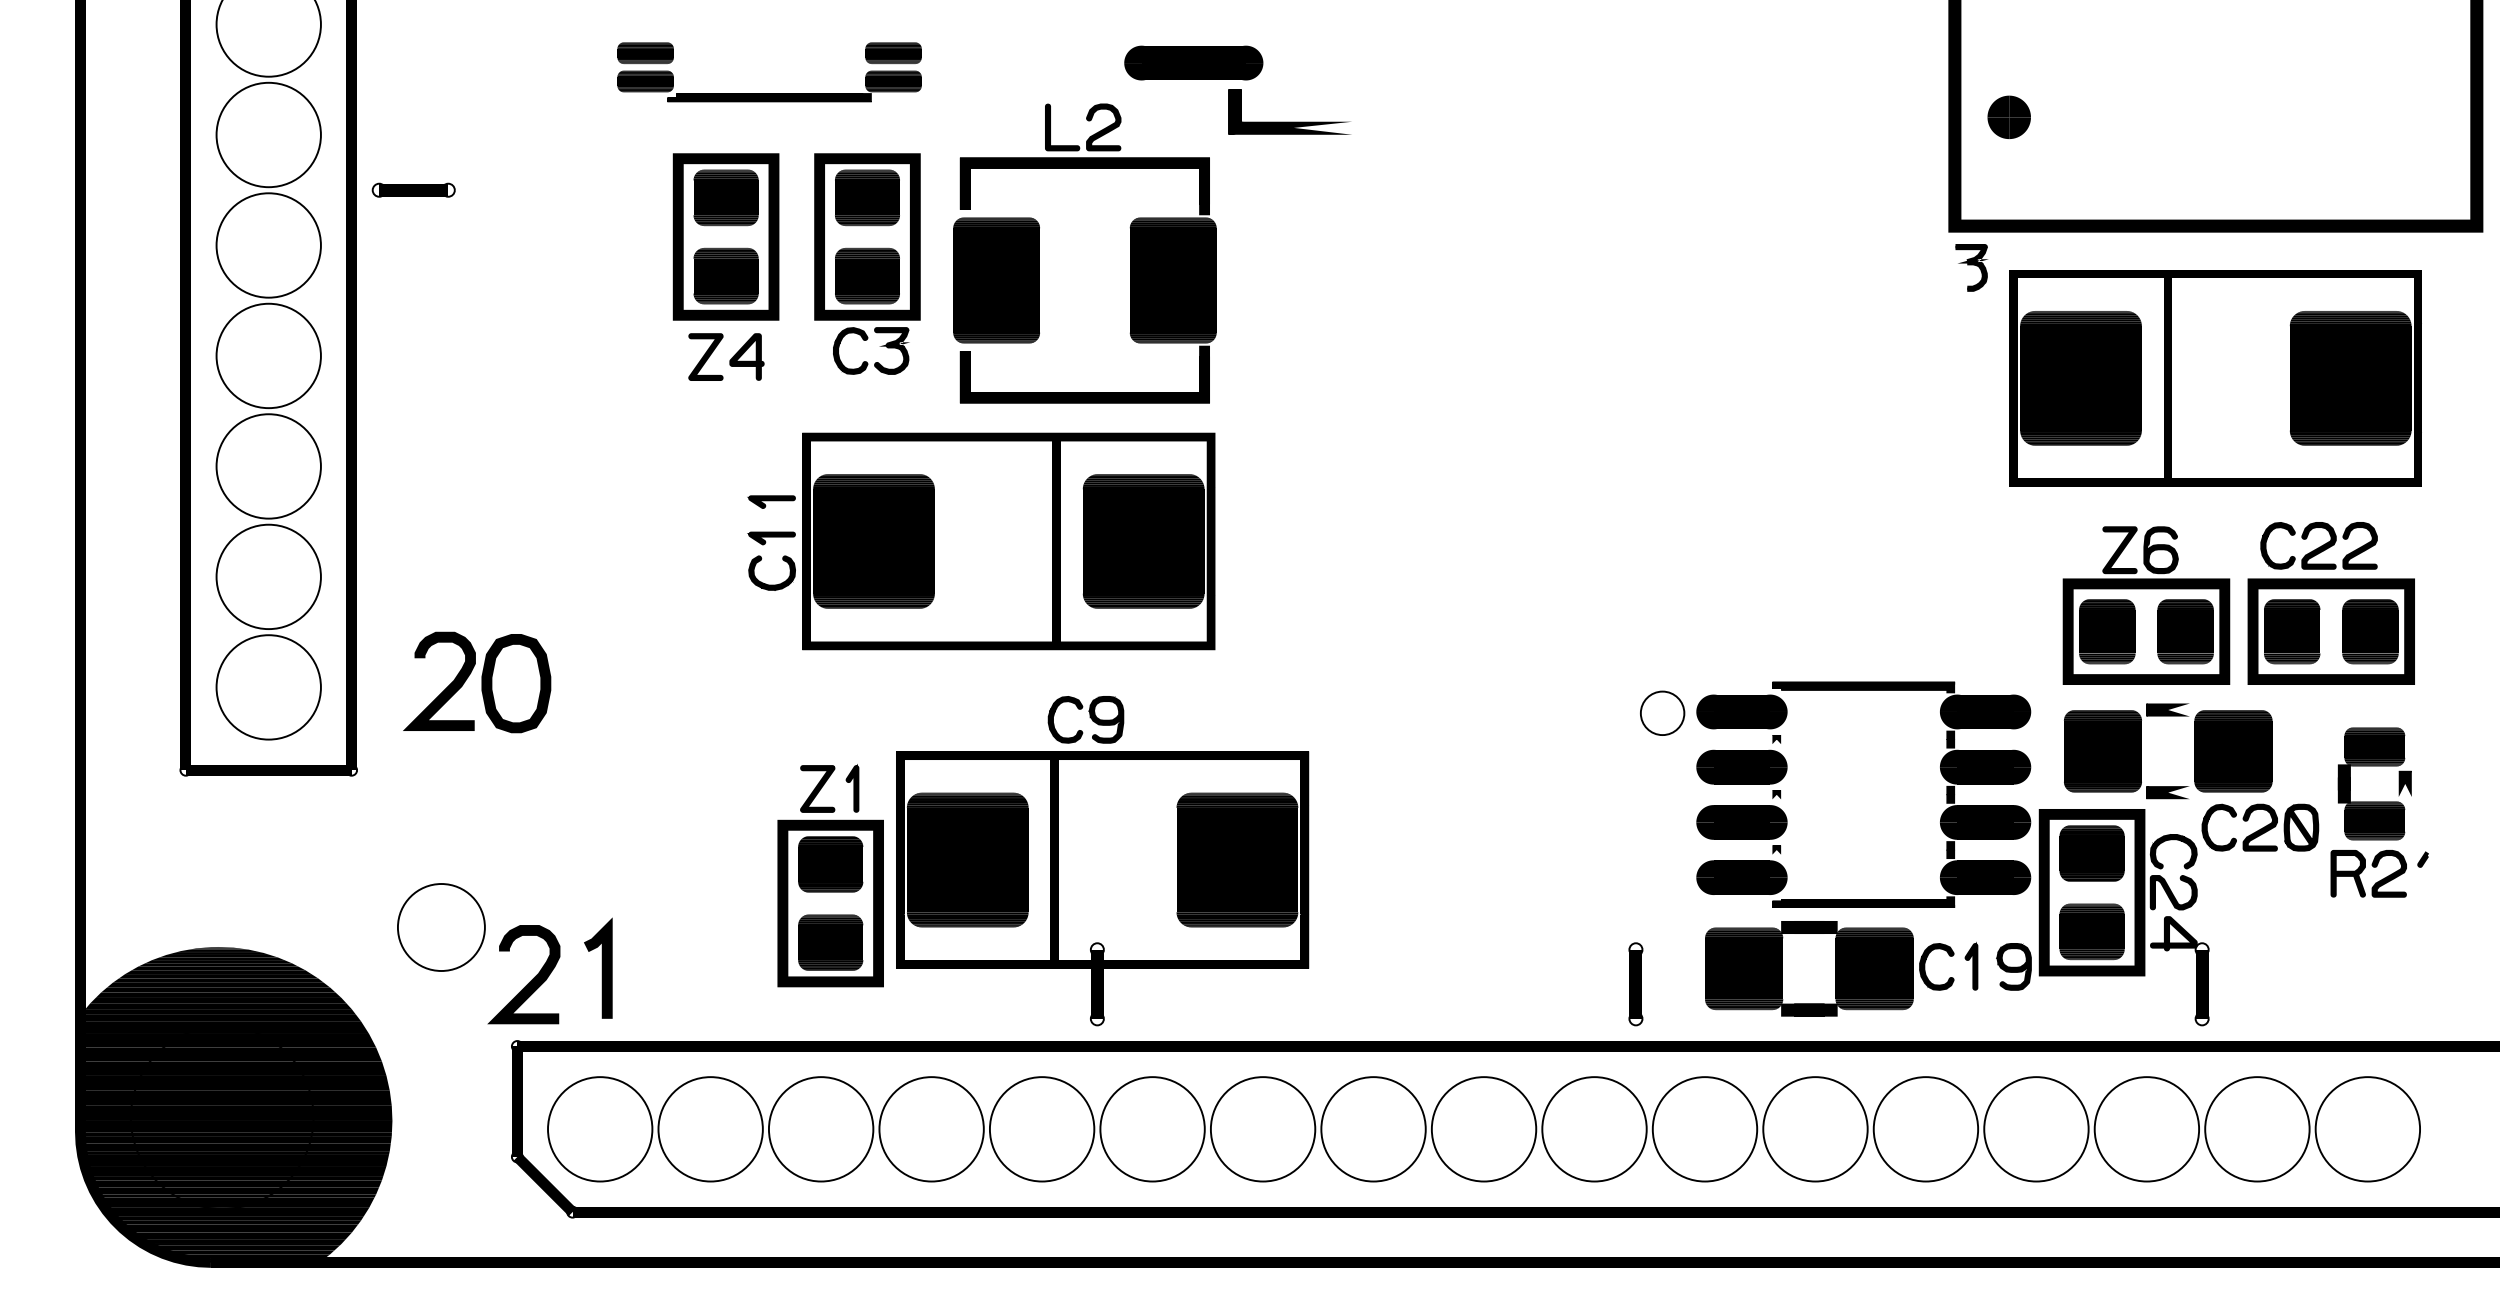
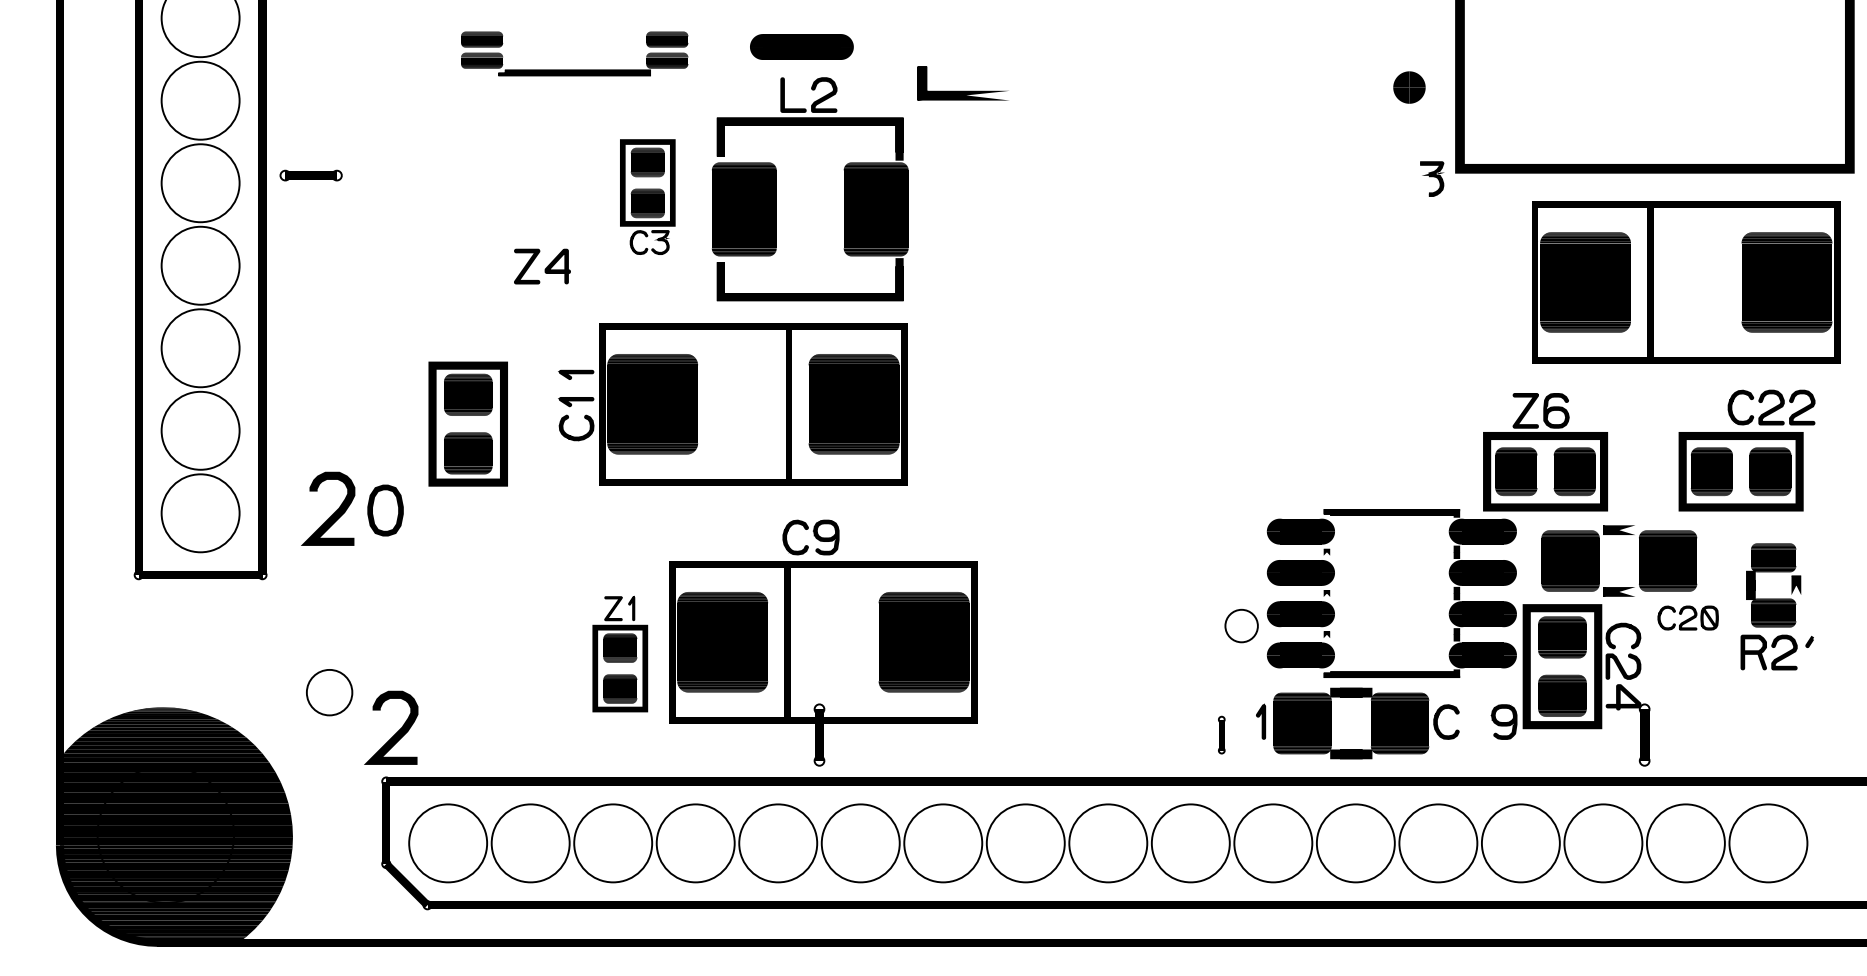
part: (1193, 62) -> (801, 46), moved
part: (2008, 116) -> (1408, 86), moved
part: (413, 189) -> (310, 175), moved
part: (725, 236) -> (467, 423), moved
part: (867, 263) -> (647, 196), size x0.7
part: (1971, 267) -> (1432, 178), moved
part: (2215, 378) -> (1686, 282), moved
part: (2318, 545) -> (1771, 407), moved
part: (2146, 605) -> (1545, 452), moved
part: (516, 683) -> (385, 510), size x0.7
part: (1662, 712) -> (1241, 625), moved
part: (2260, 827) -> (1688, 617), size x0.7
part: (830, 875) -> (620, 653), size x0.7
part: (441, 927) -> (329, 692), size x0.7
part: (1971, 966) -> (1261, 721), moved
line: (601, 967) -> (449, 722), removed
part: (1635, 984) -> (1221, 735), size x0.6

